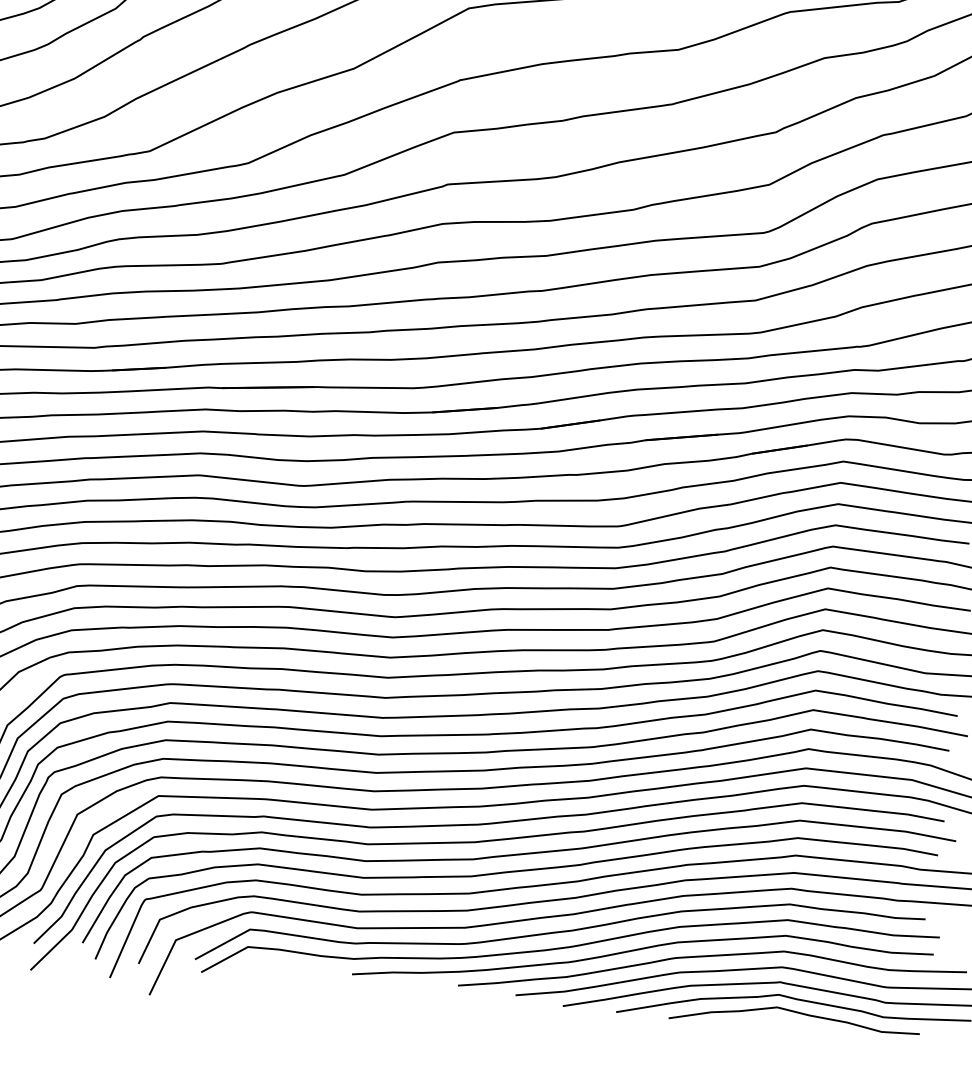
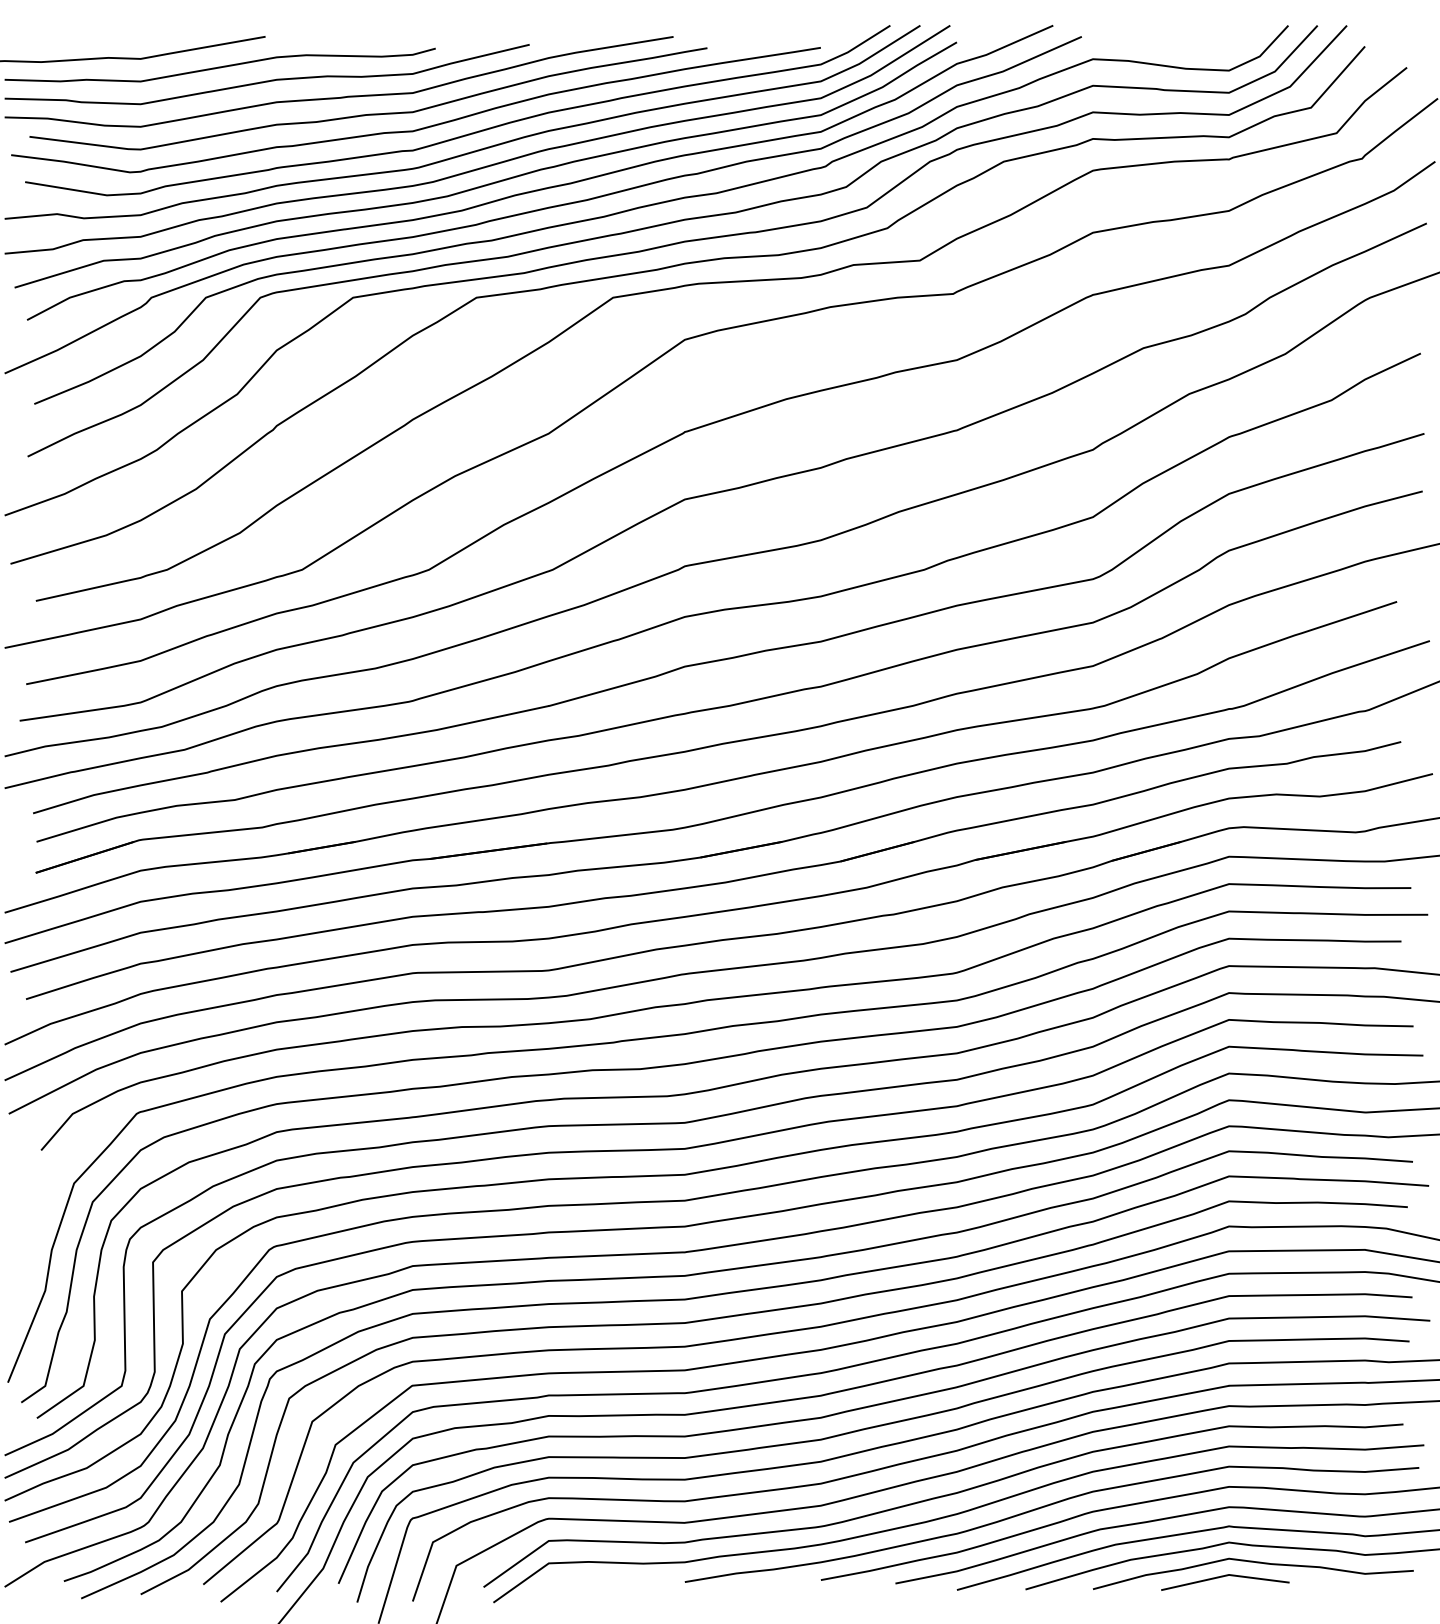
line: (771, 1021) -> (1223, 1577), added

